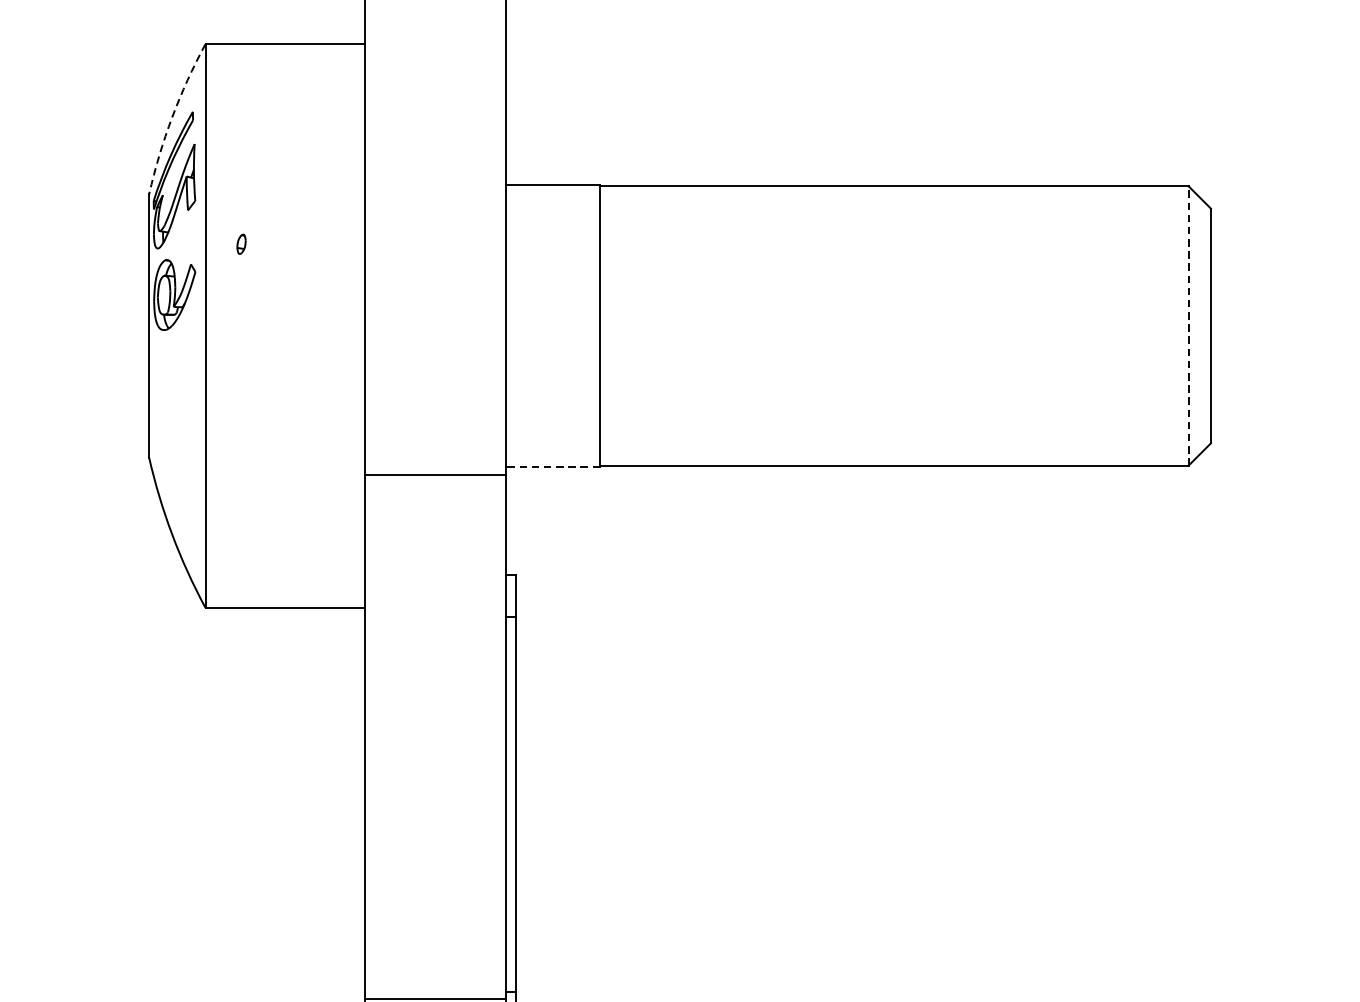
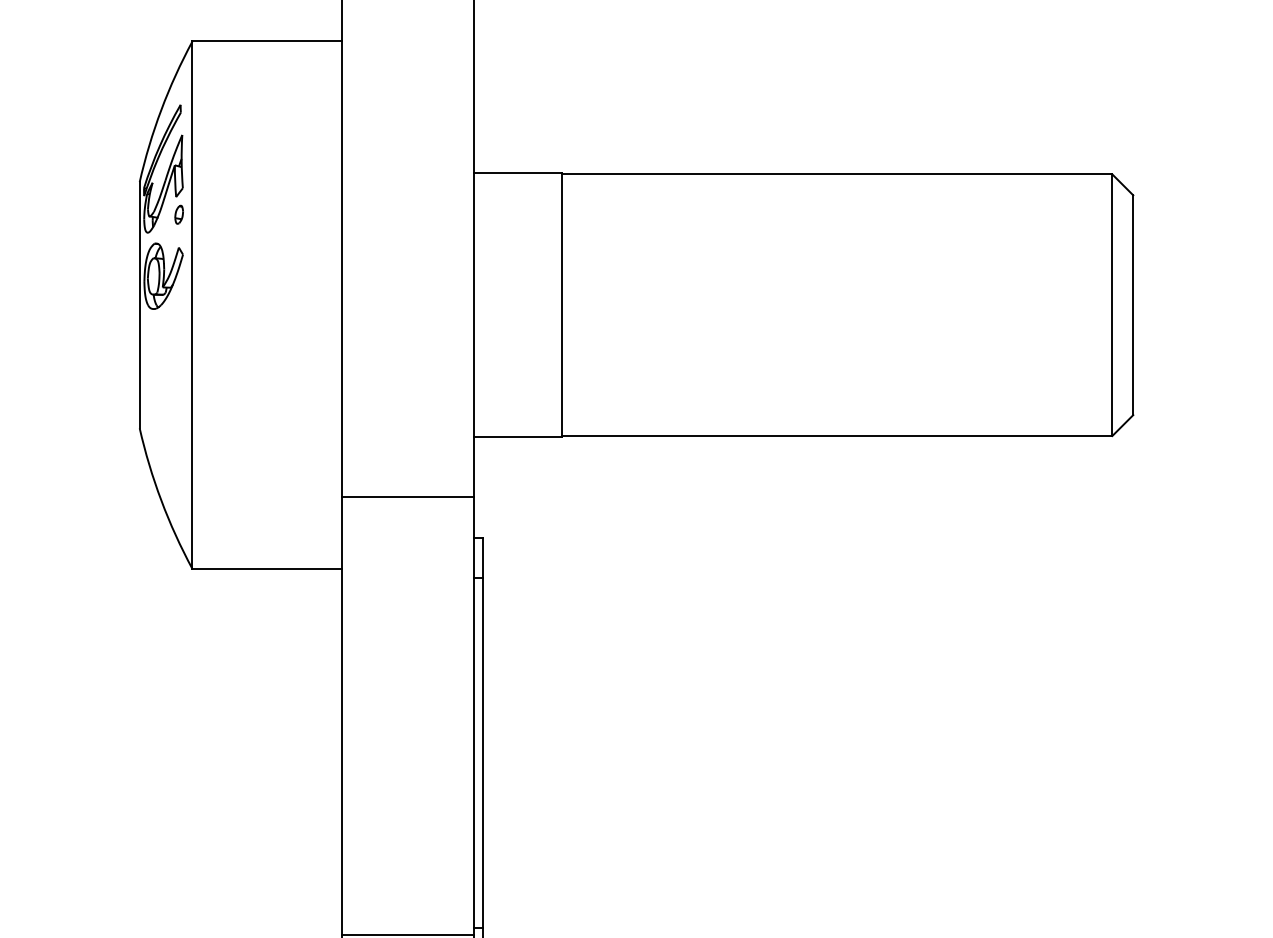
arc: (172, 117) -> (161, 110), dashed -> solid
part: (240, 244) -> (178, 214), moved
line: (1188, 326) -> (1112, 305), dashed -> solid
line: (552, 467) -> (517, 437), dashed -> solid
line: (435, 475) -> (407, 497), moved

